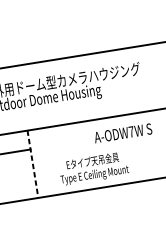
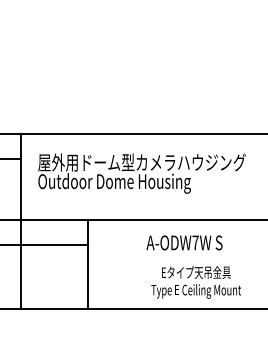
text: (123, 132) -> (184, 242), moved
line: (32, 164) -> (87, 264), dashed -> solid
text: (93, 168) -> (195, 282), moved

